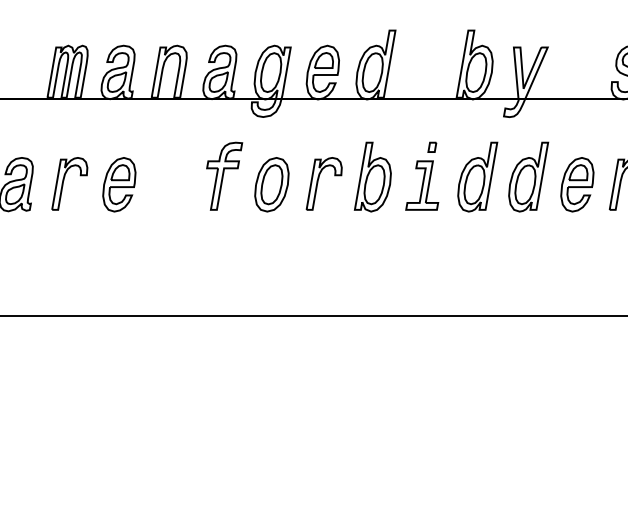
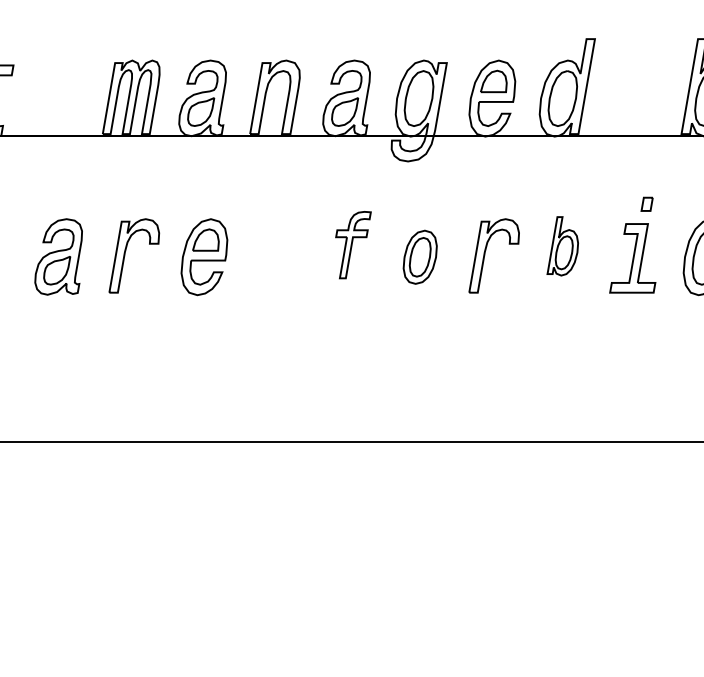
part: (224, 175) -> (353, 244), size x0.7
part: (372, 176) -> (562, 245), size x0.6
part: (271, 184) -> (419, 256), size x0.7

